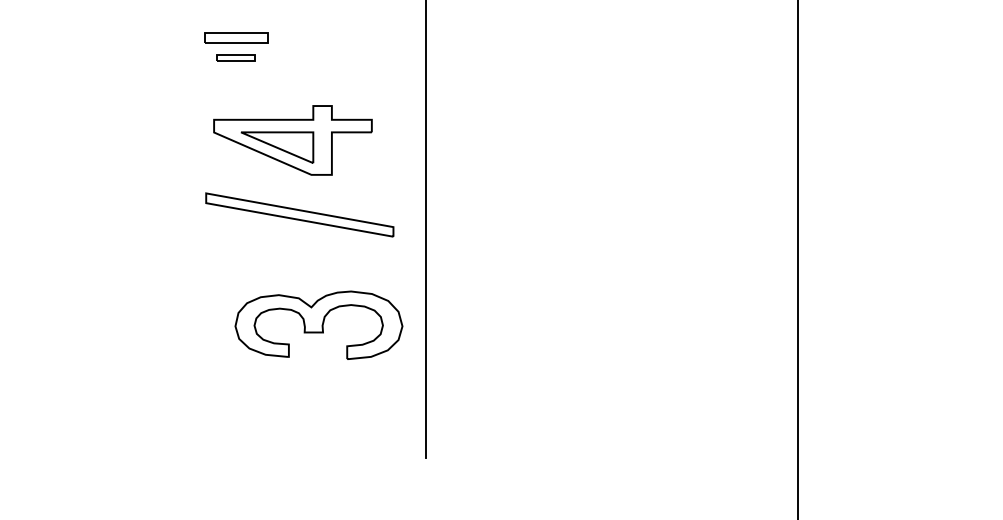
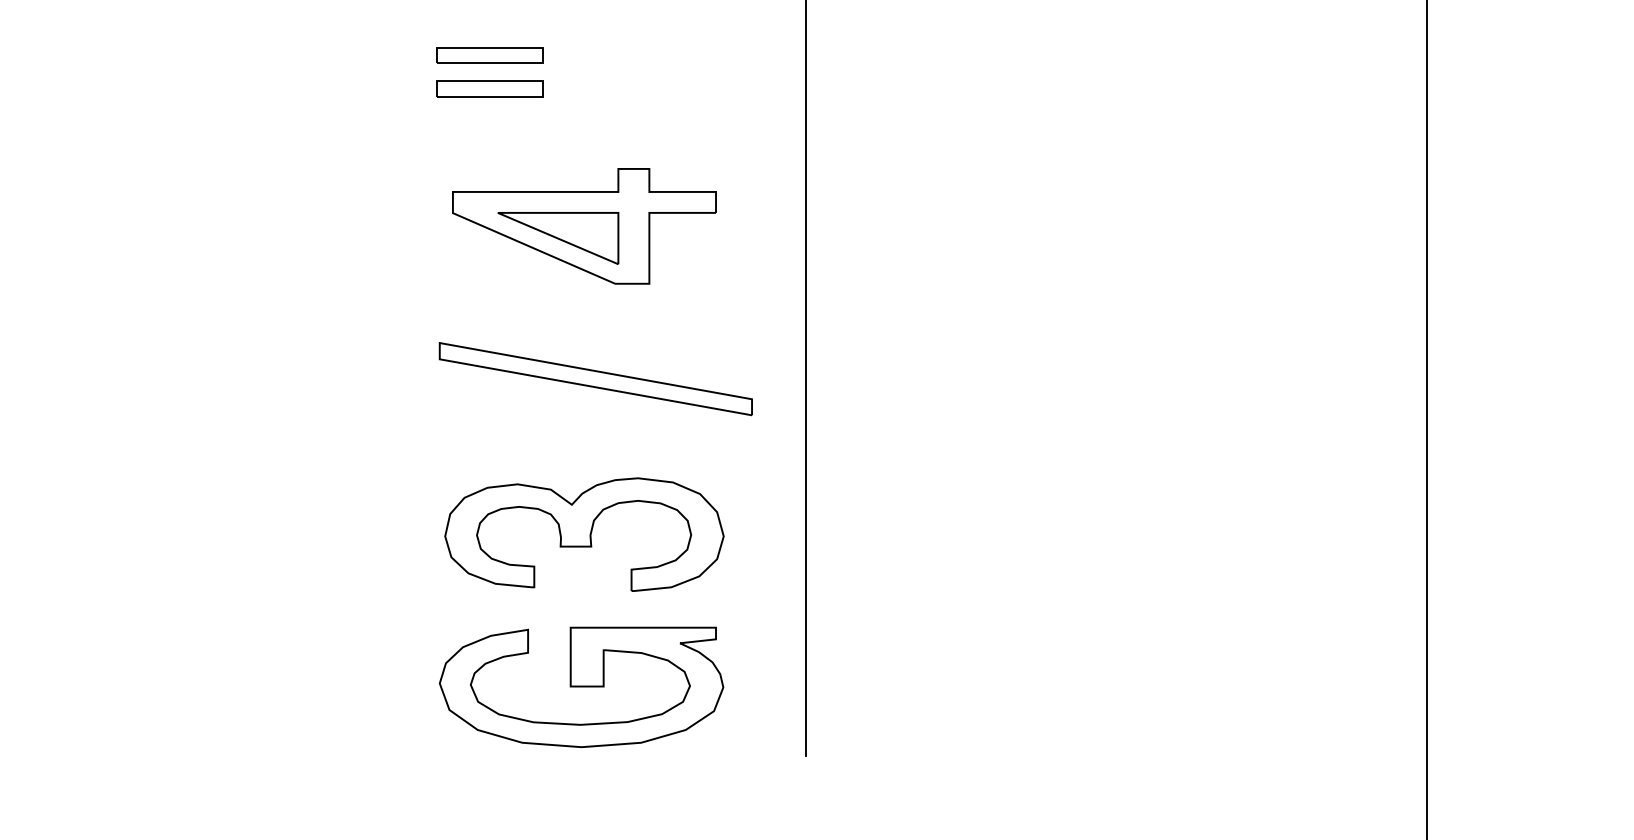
part: (236, 57) -> (490, 88), size x1.67
part: (299, 214) -> (595, 378), moved
part: (318, 324) -> (583, 533), moved
part: (291, 416) -> (582, 686), added

